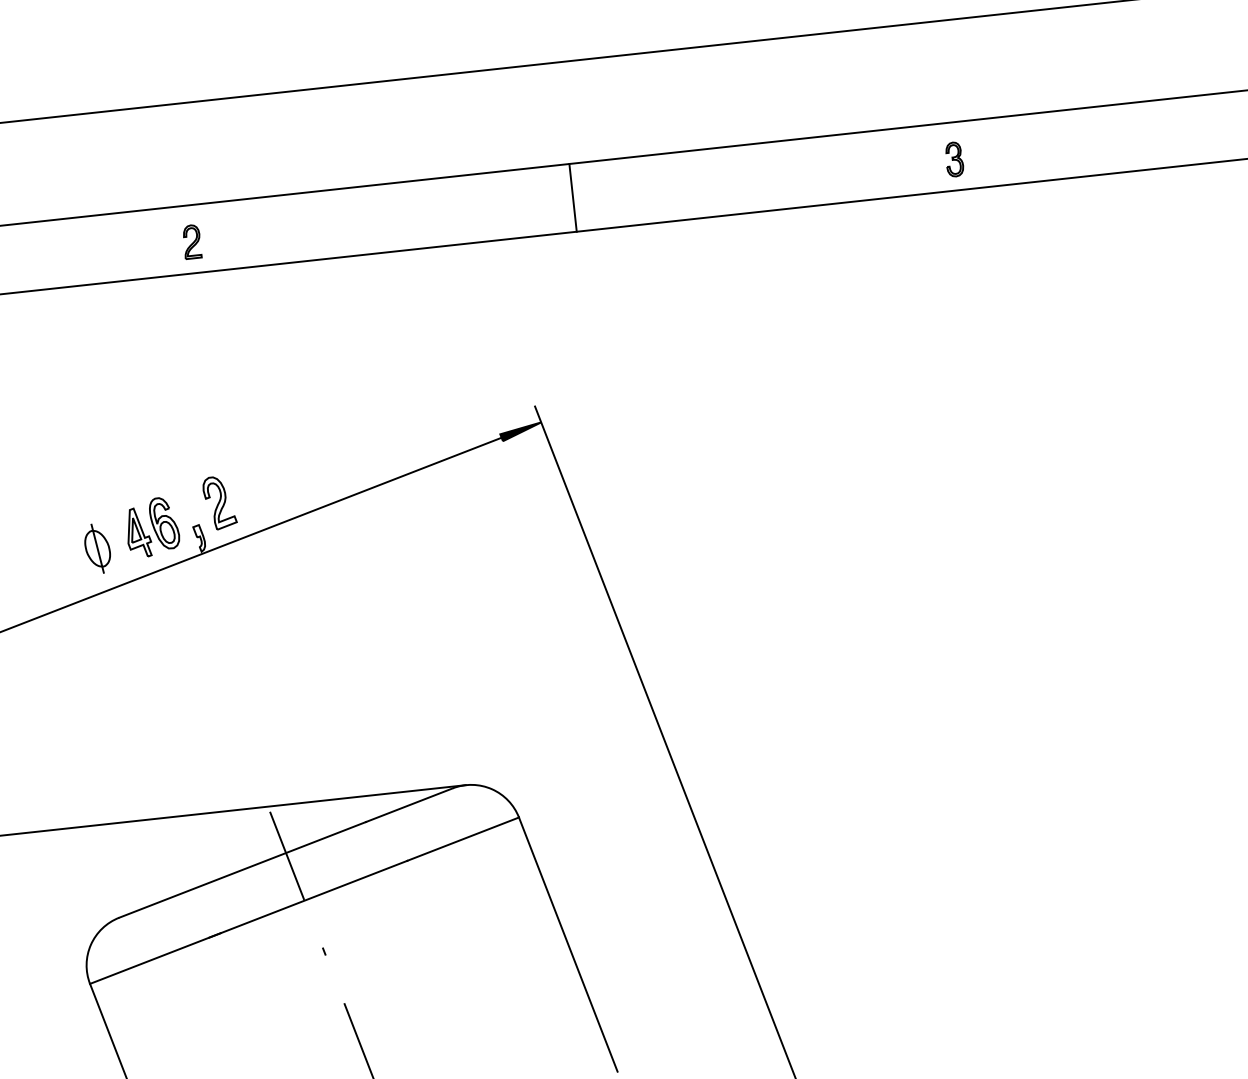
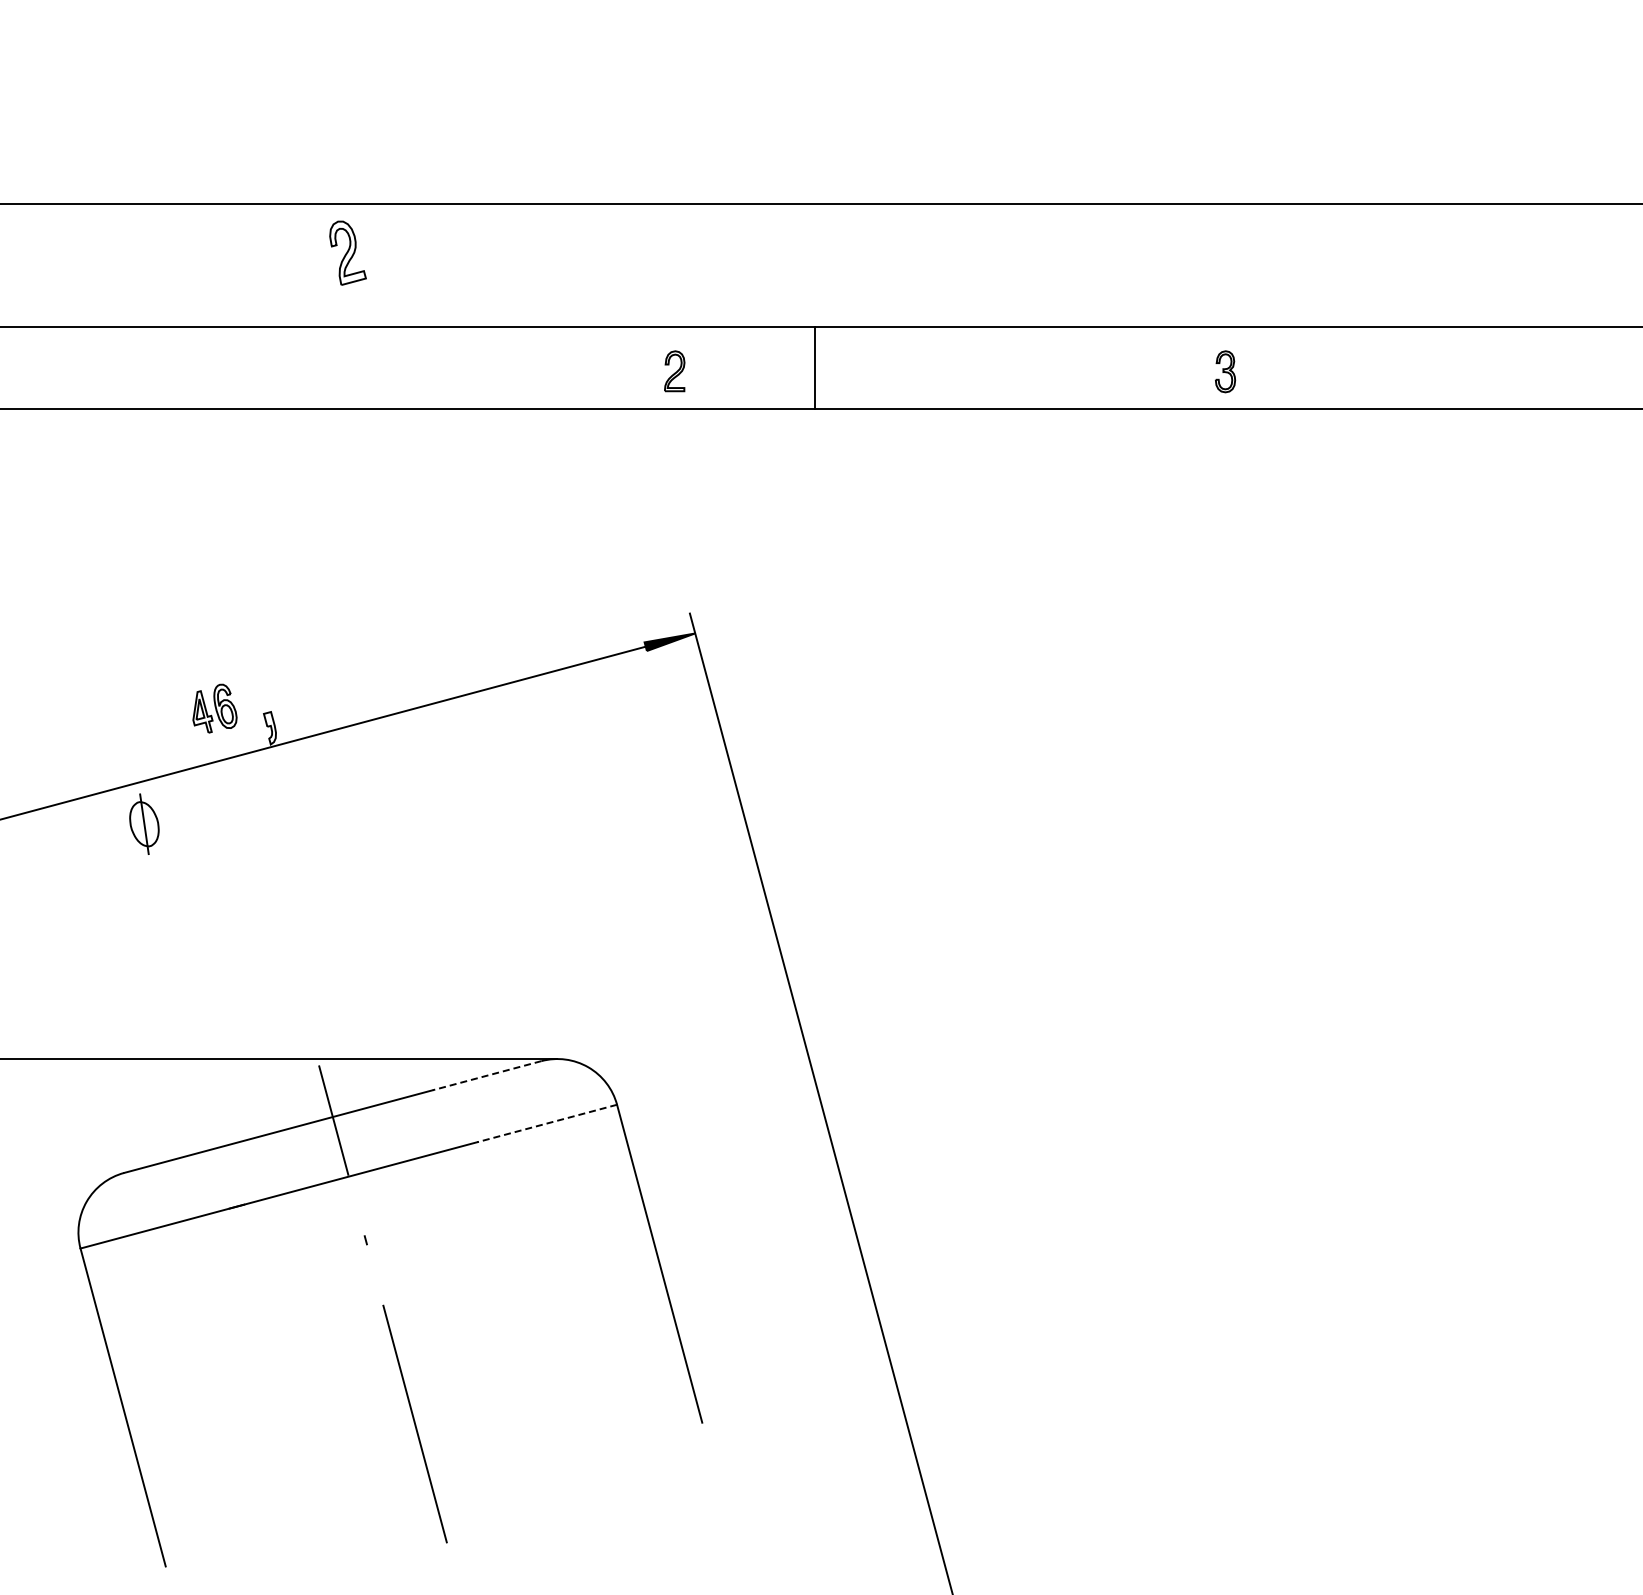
line: (572, 197) -> (814, 367), moved
part: (191, 242) -> (674, 371), moved
part: (219, 502) -> (347, 252), moved
part: (152, 527) -> (214, 708), size x0.7
part: (97, 548) -> (144, 823), moved
line: (408, 805) -> (486, 1075), solid -> dashed
line: (462, 839) -> (546, 1123), solid -> dashed

